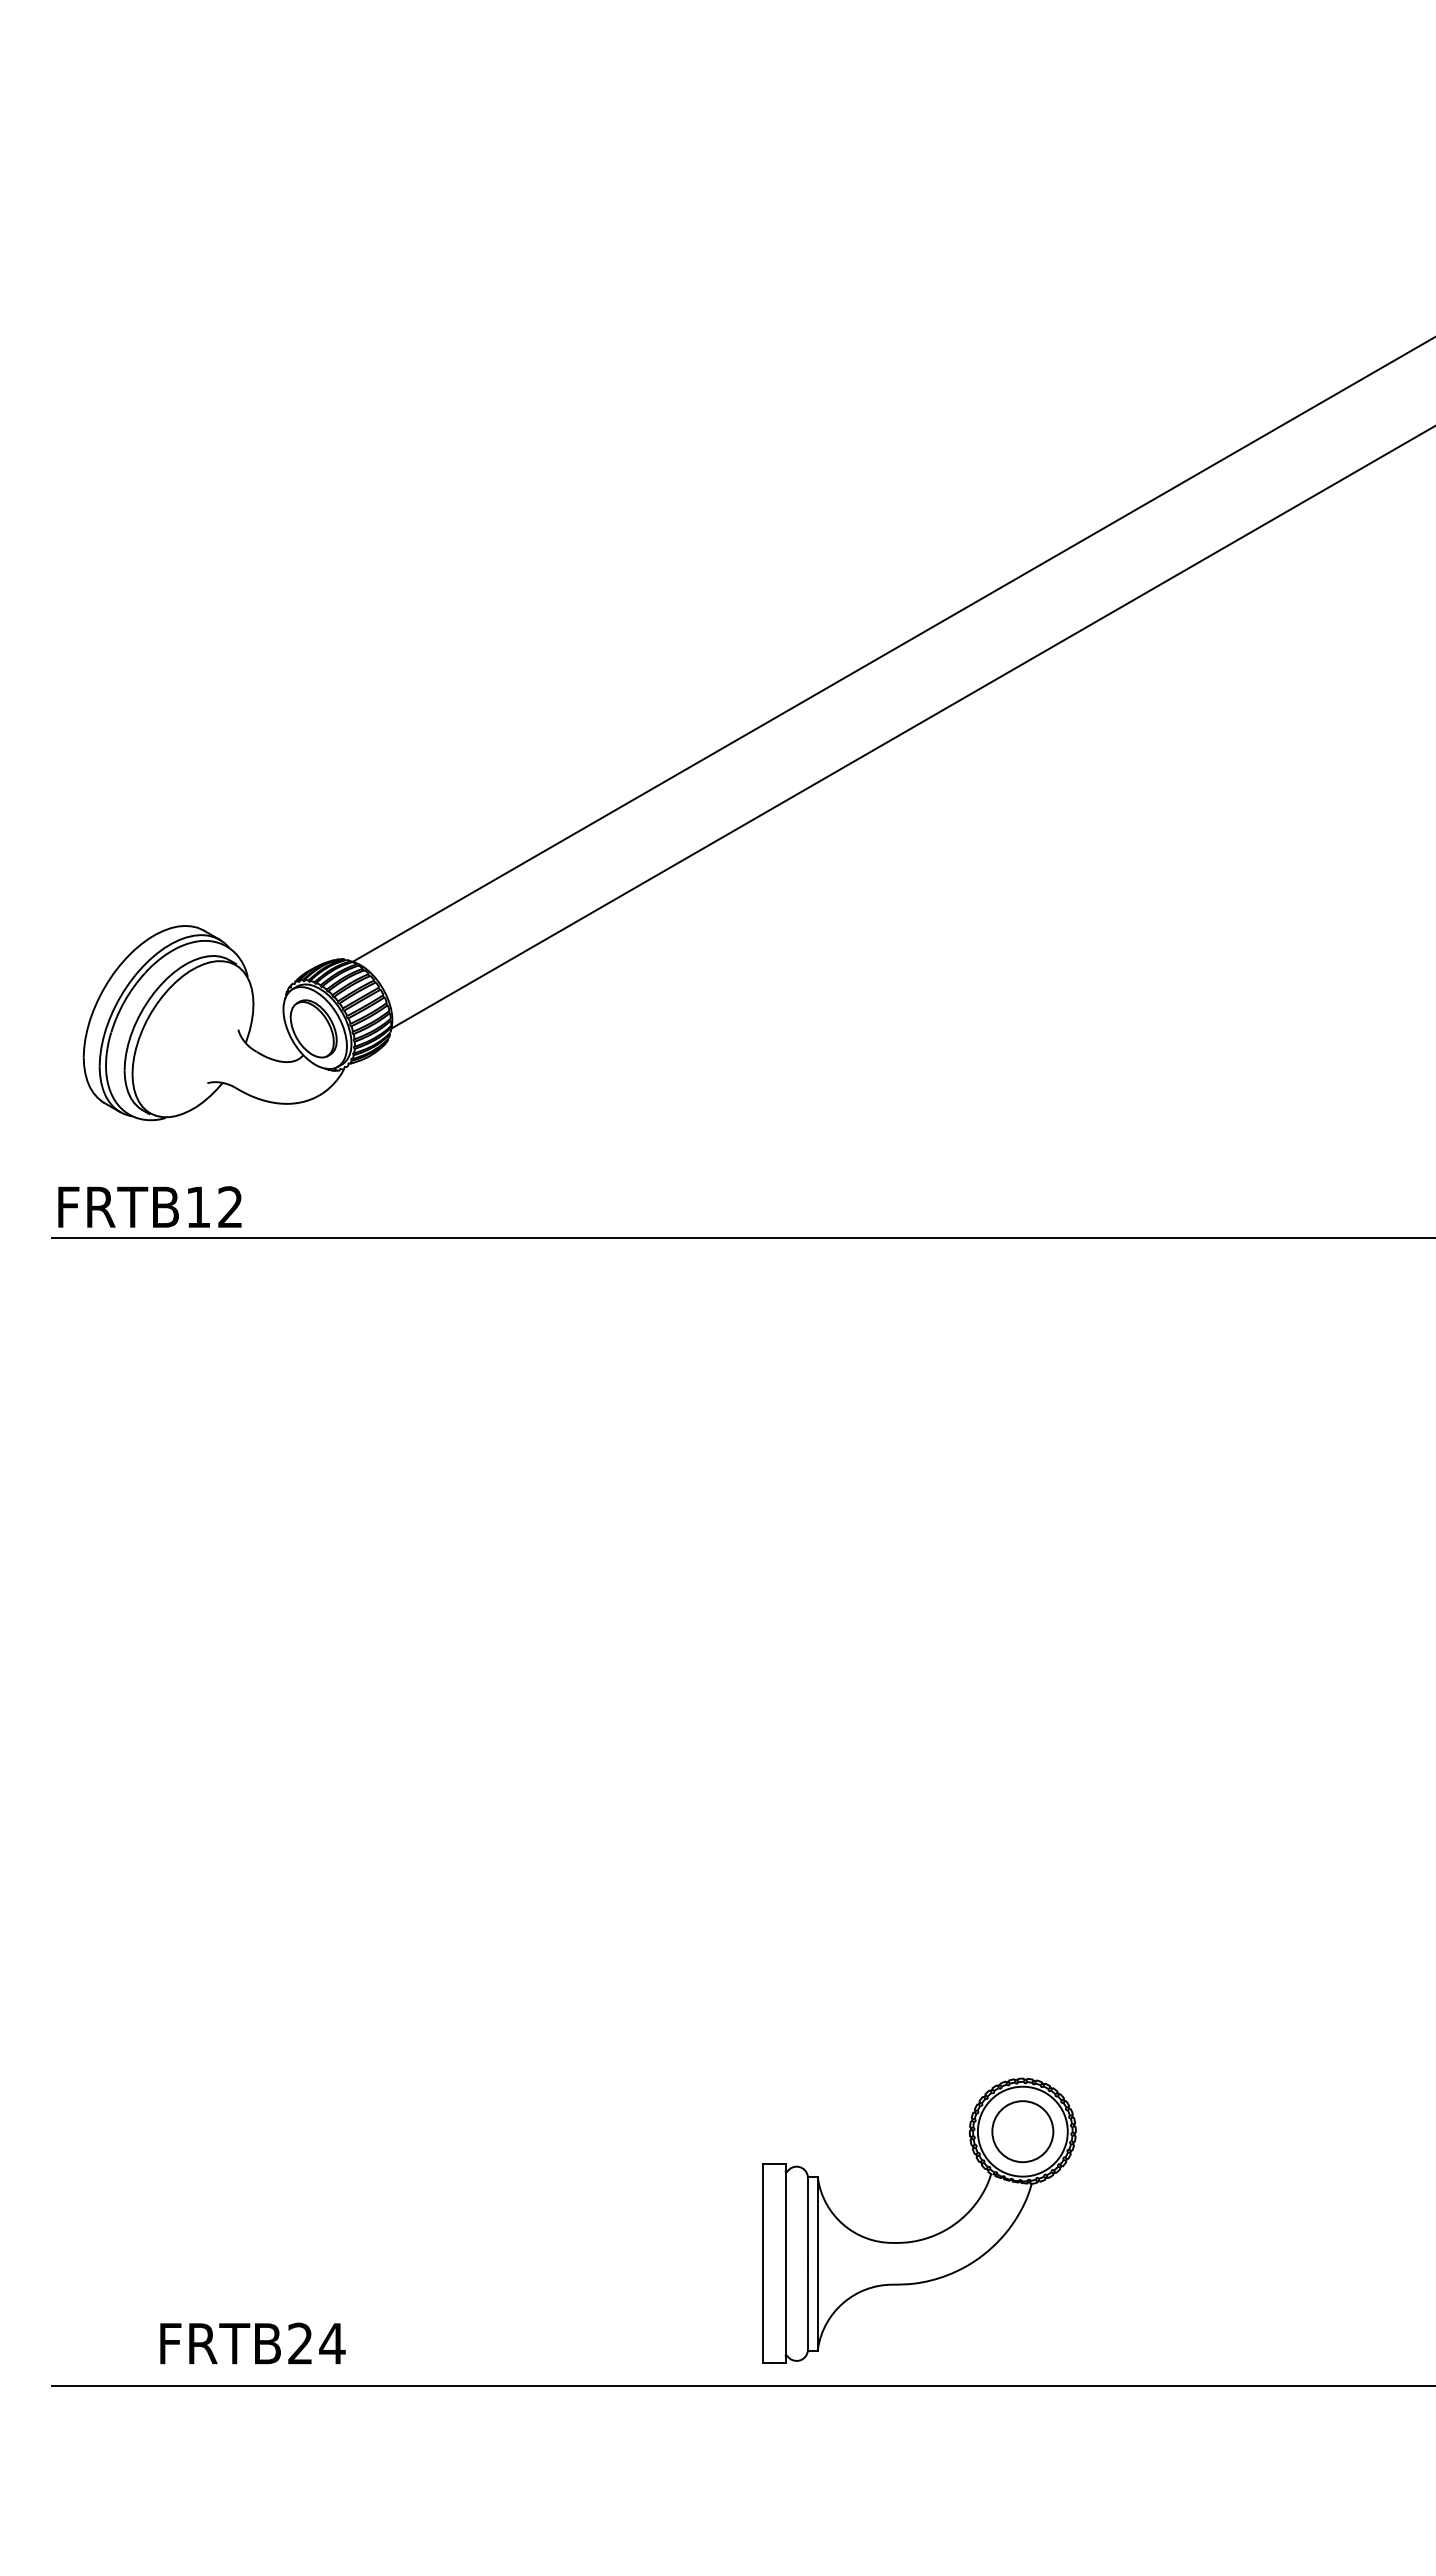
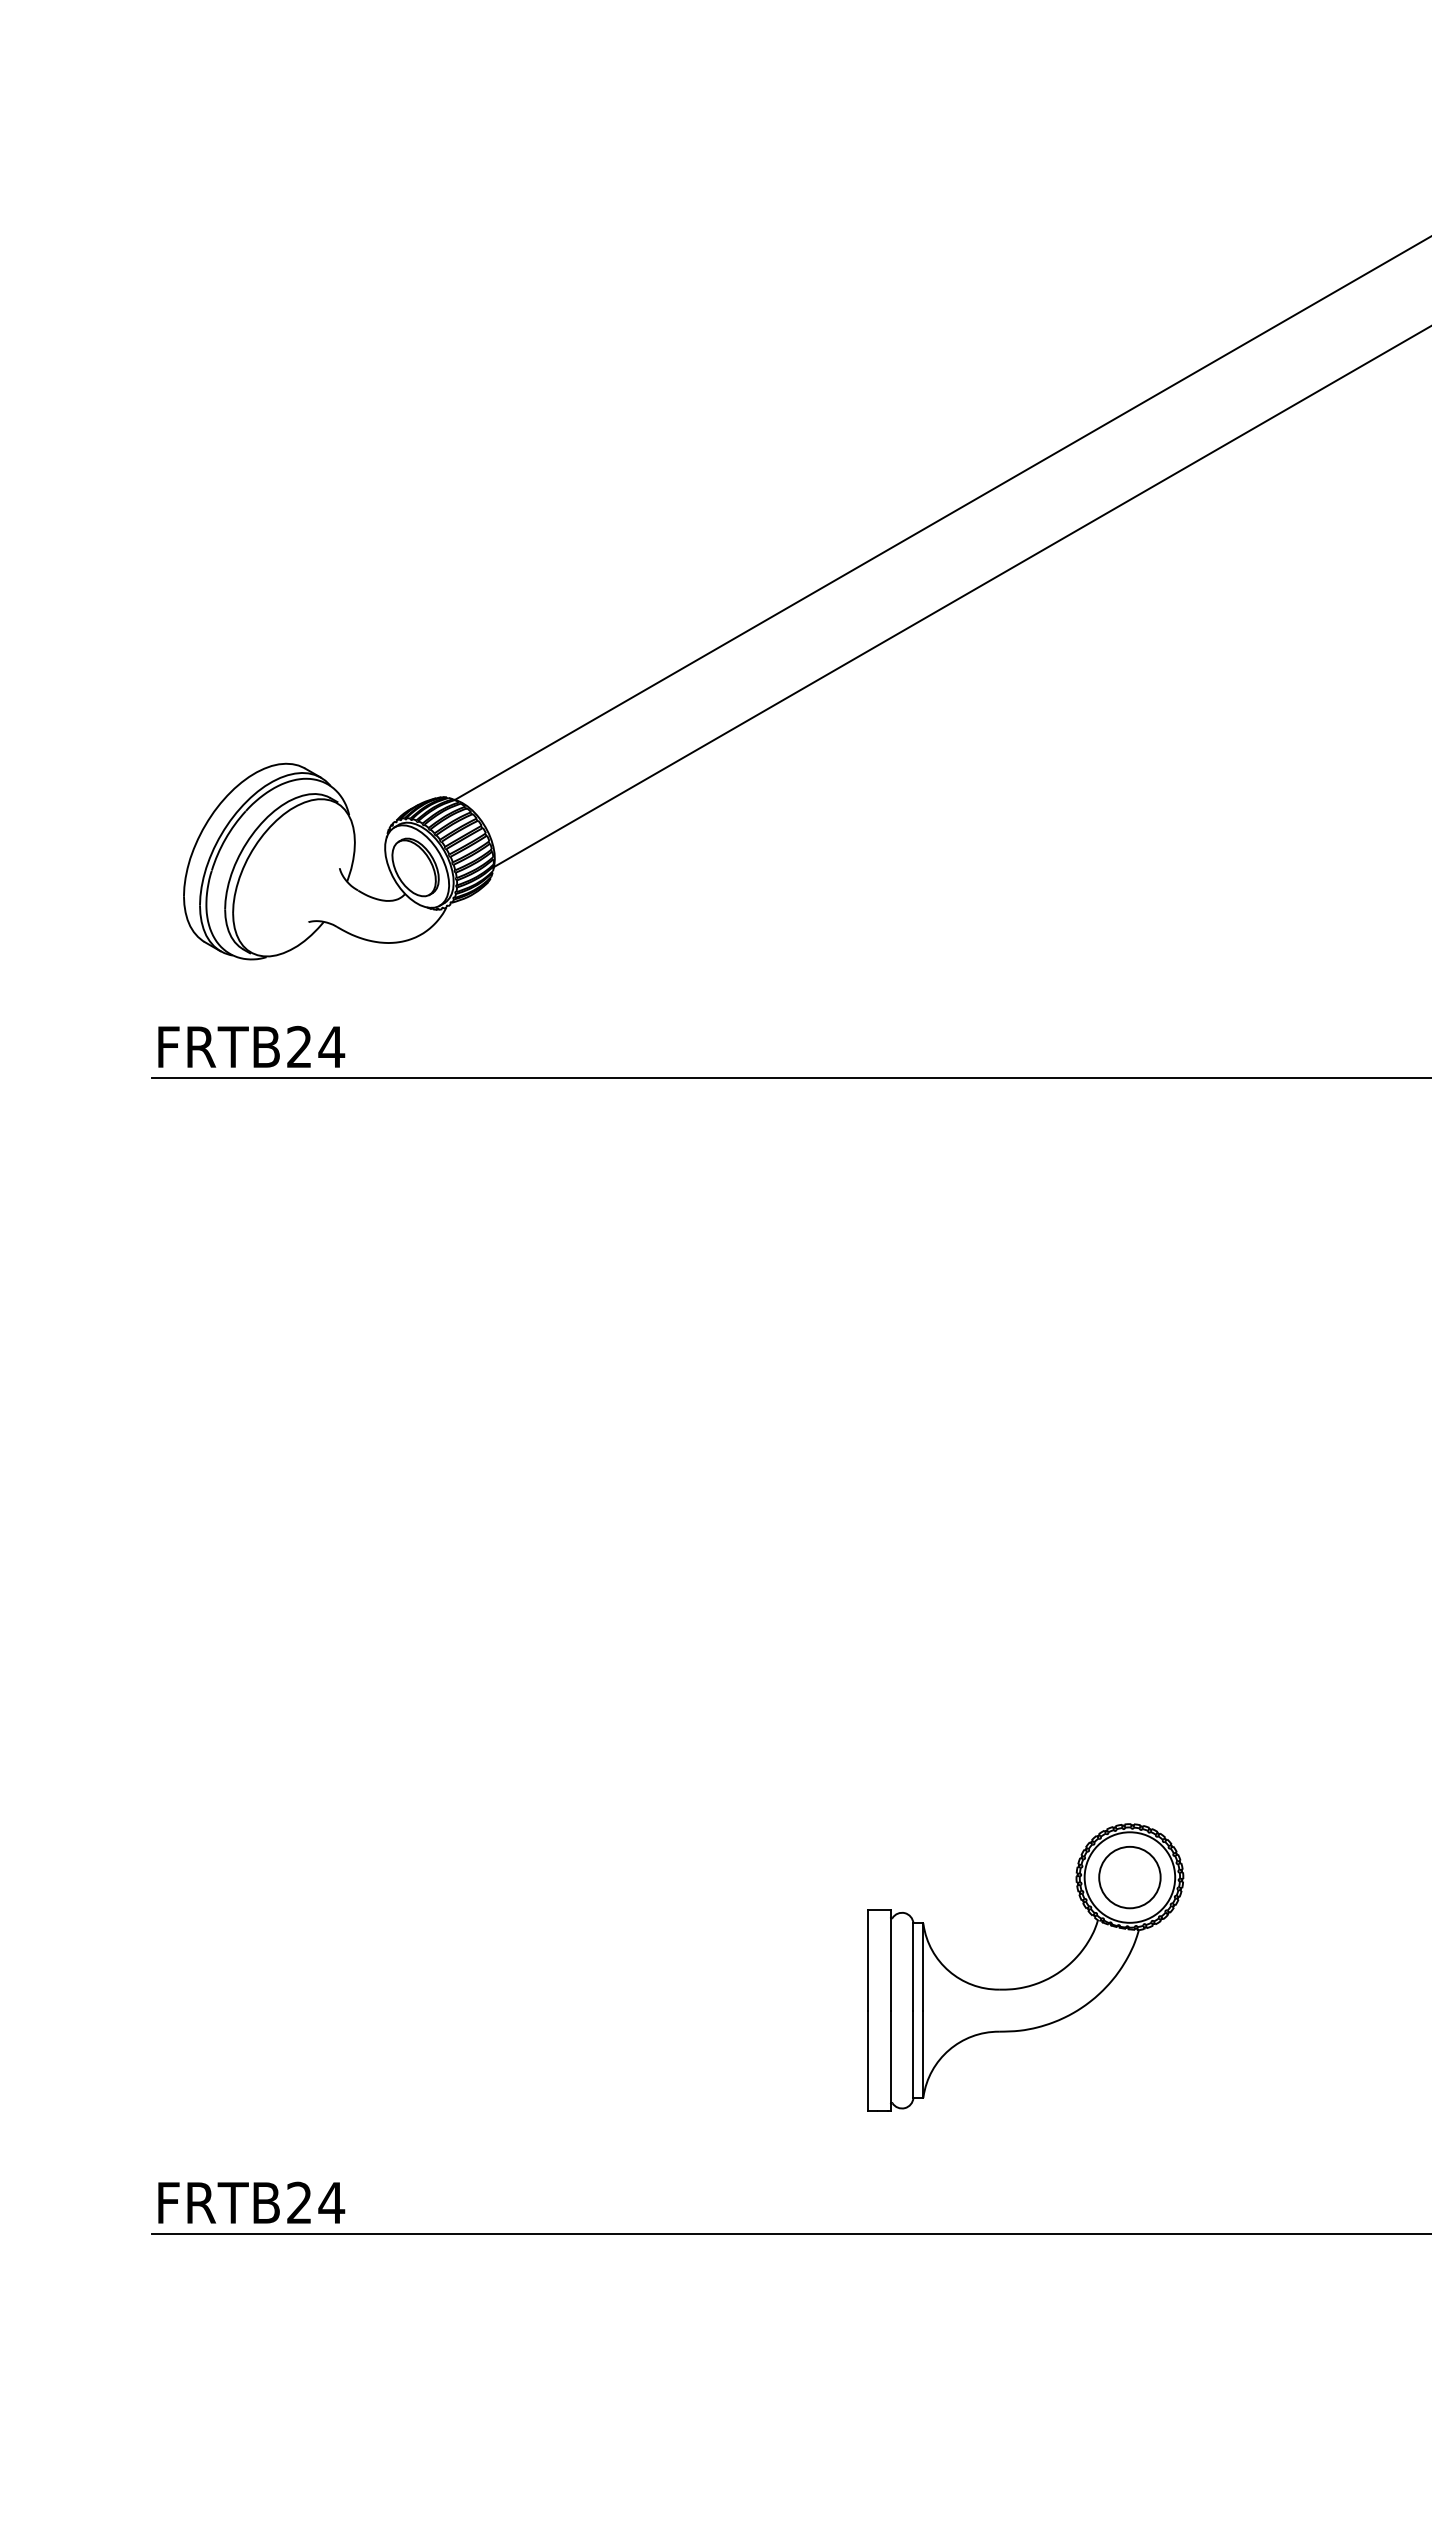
text: (214, 1206) -> (315, 1046), FRTB12 -> FRTB24
part: (925, 2237) -> (1031, 1984), moved
text: (252, 2343) -> (251, 2202), moved

